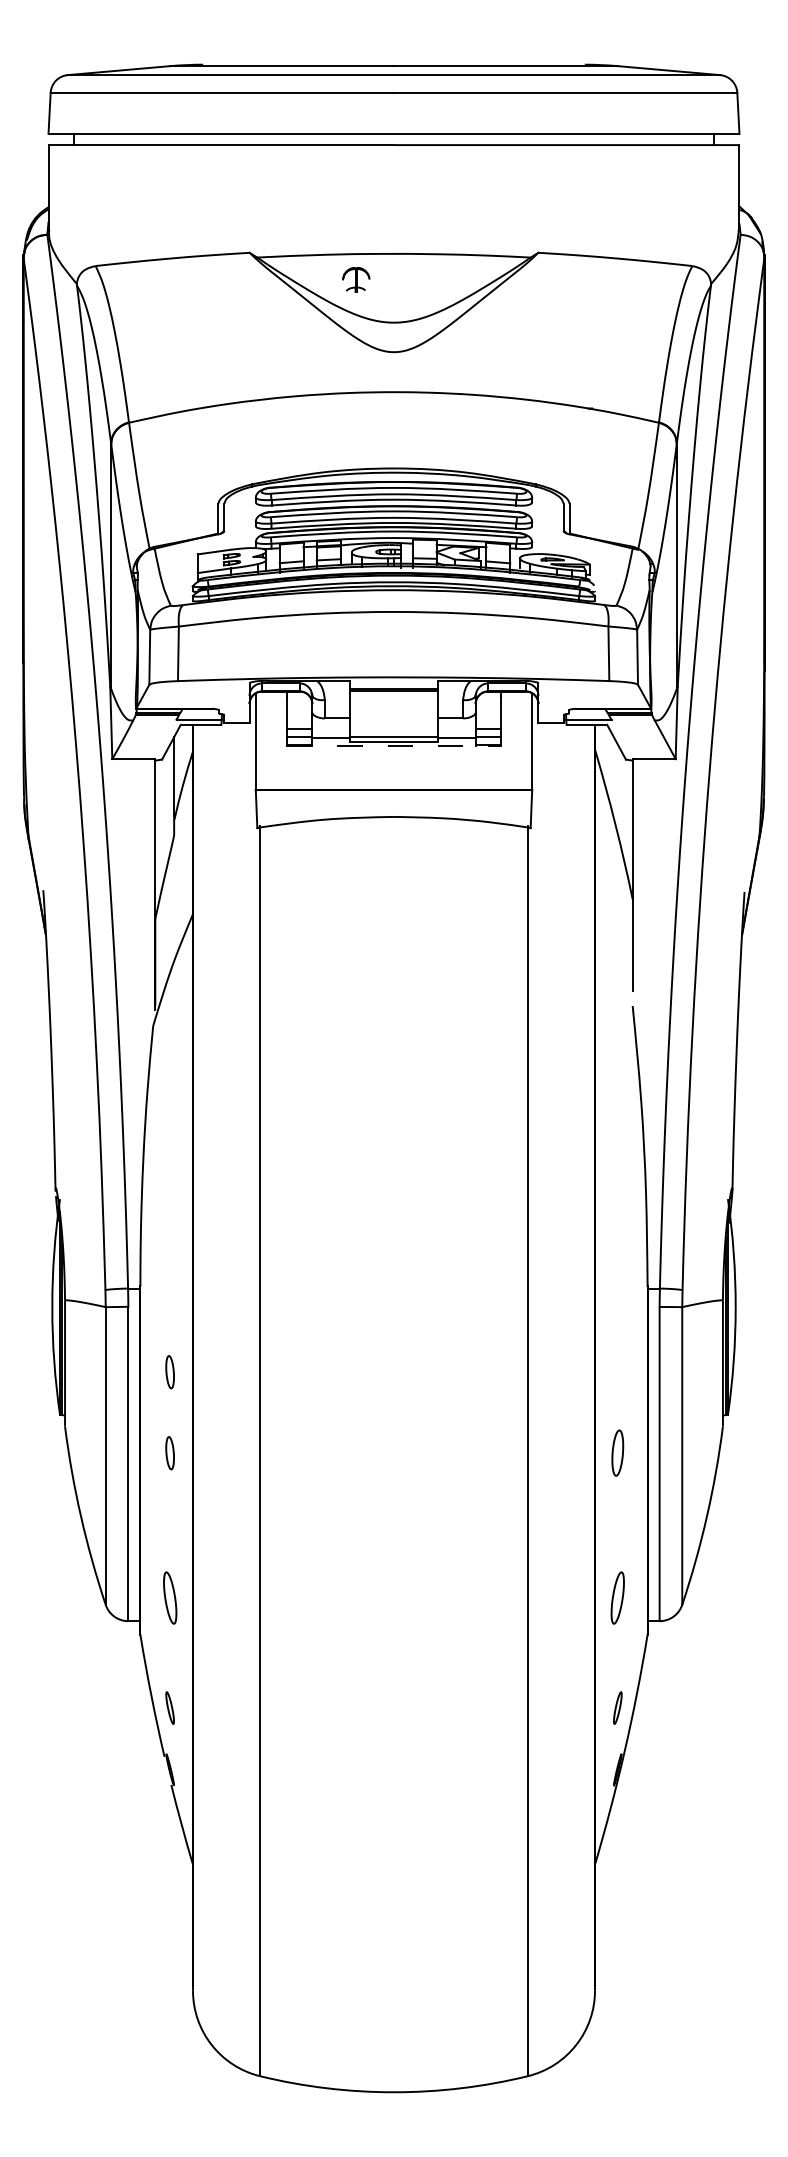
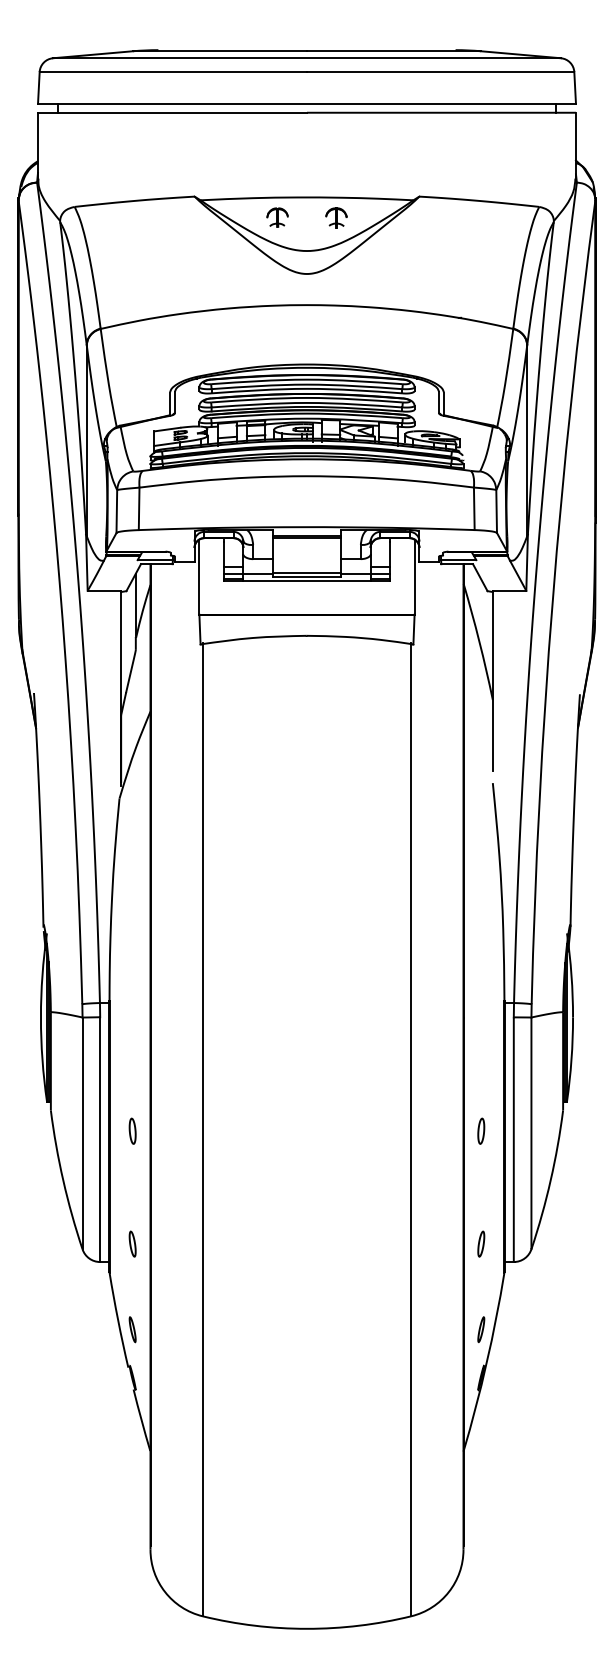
part: (431, 280) -> (336, 218), added
line: (394, 746) -> (307, 581), dashed -> solid
part: (169, 1372) -> (132, 1068), removed
part: (617, 1453) -> (481, 1131), size x0.71
part: (169, 1598) -> (132, 1244), size x0.62
part: (617, 1598) -> (481, 1244), size x0.62

